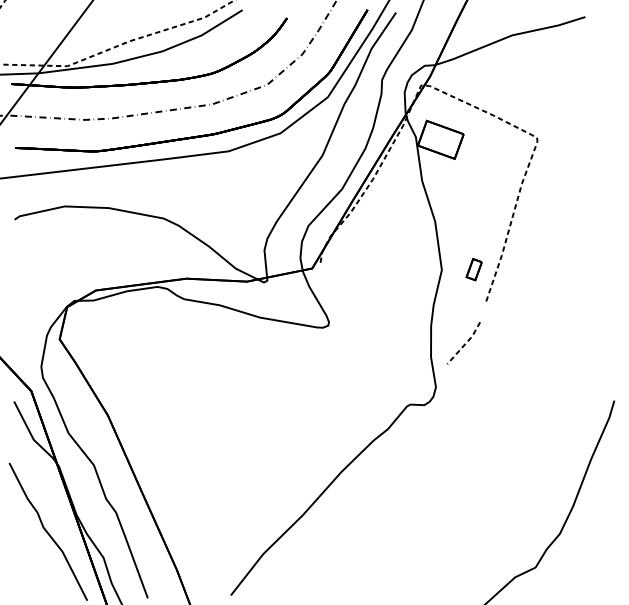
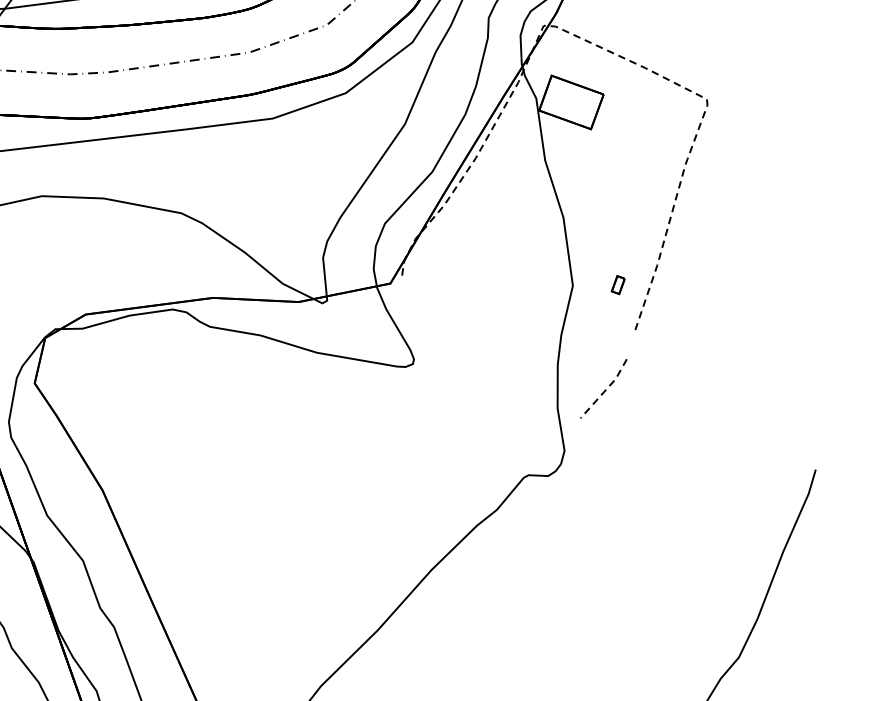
part: (473, 269) -> (617, 284), size x0.6

